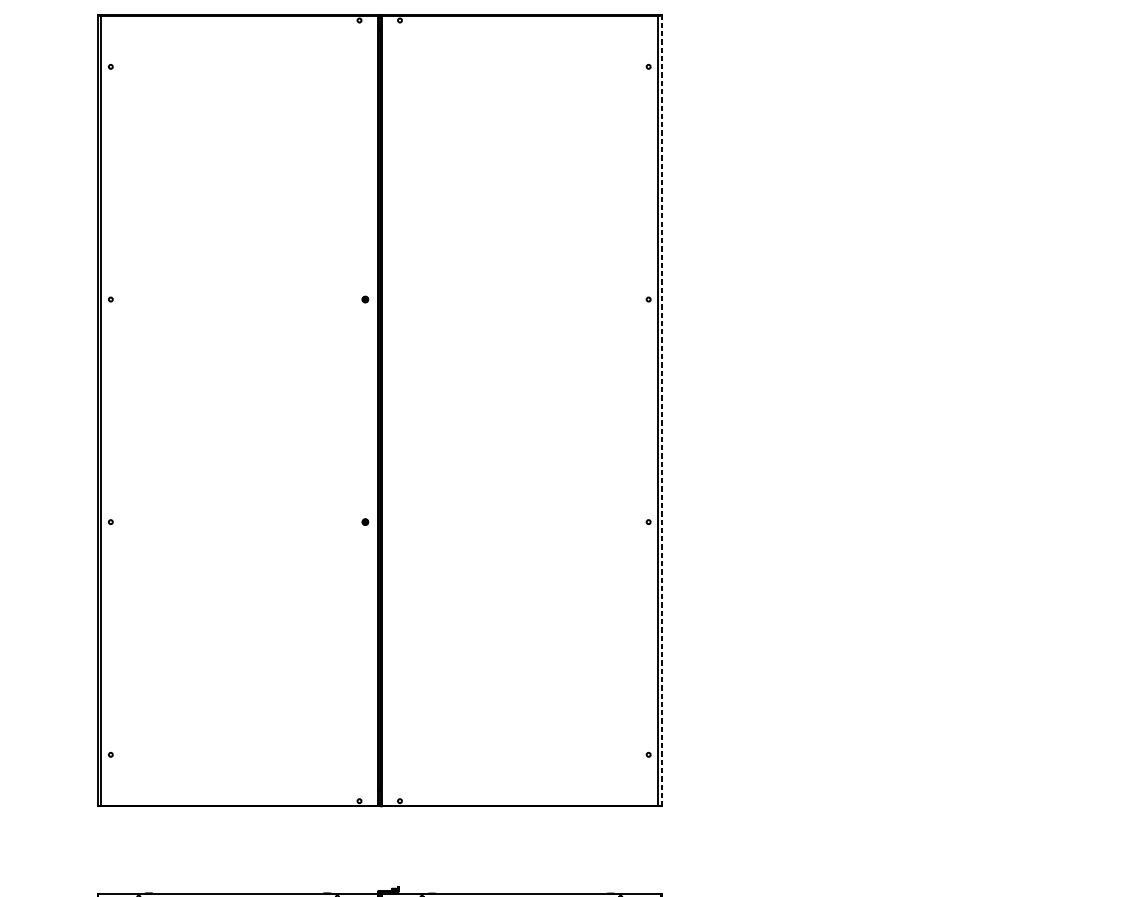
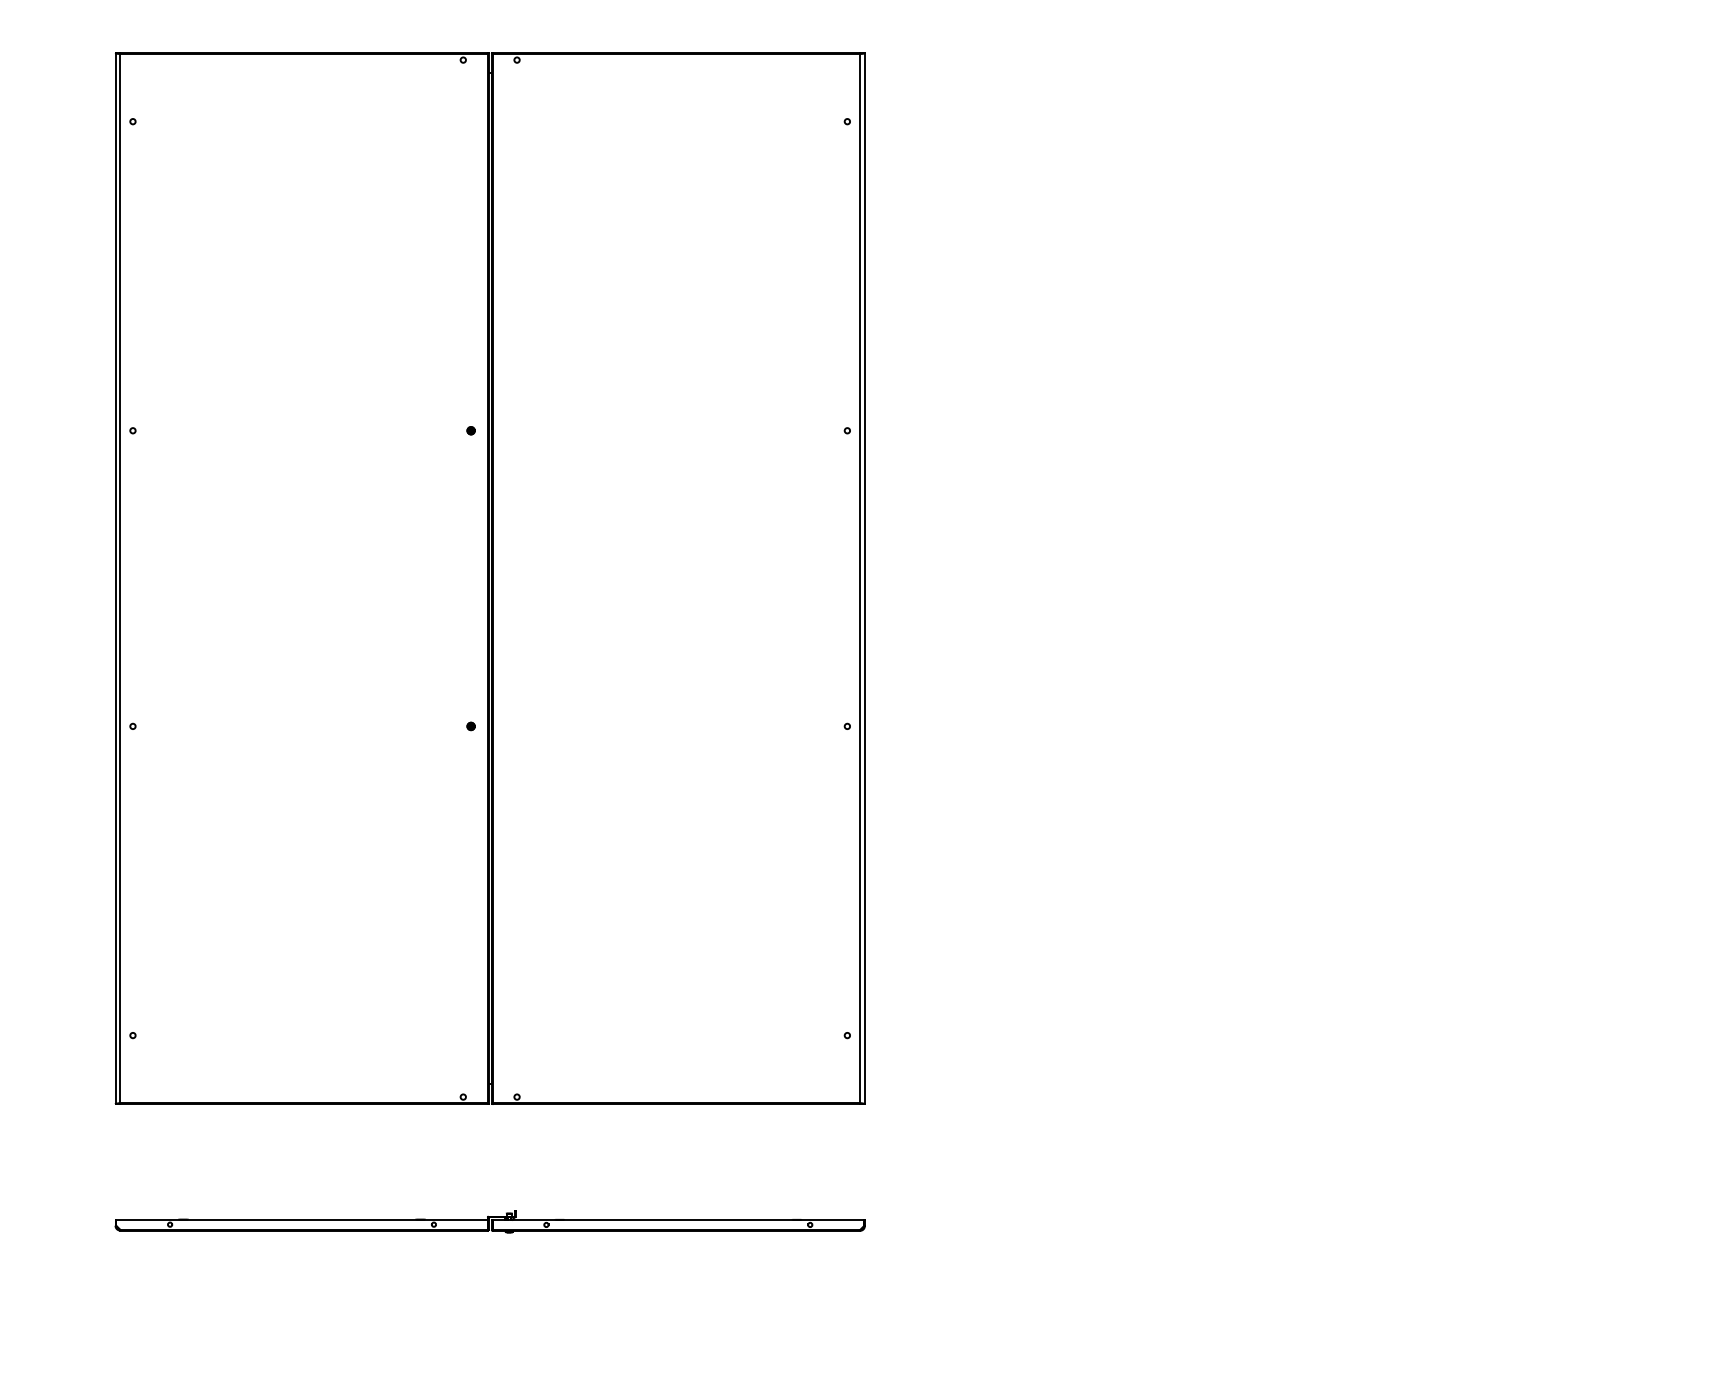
line: (661, 410) -> (864, 578), dashed -> solid

